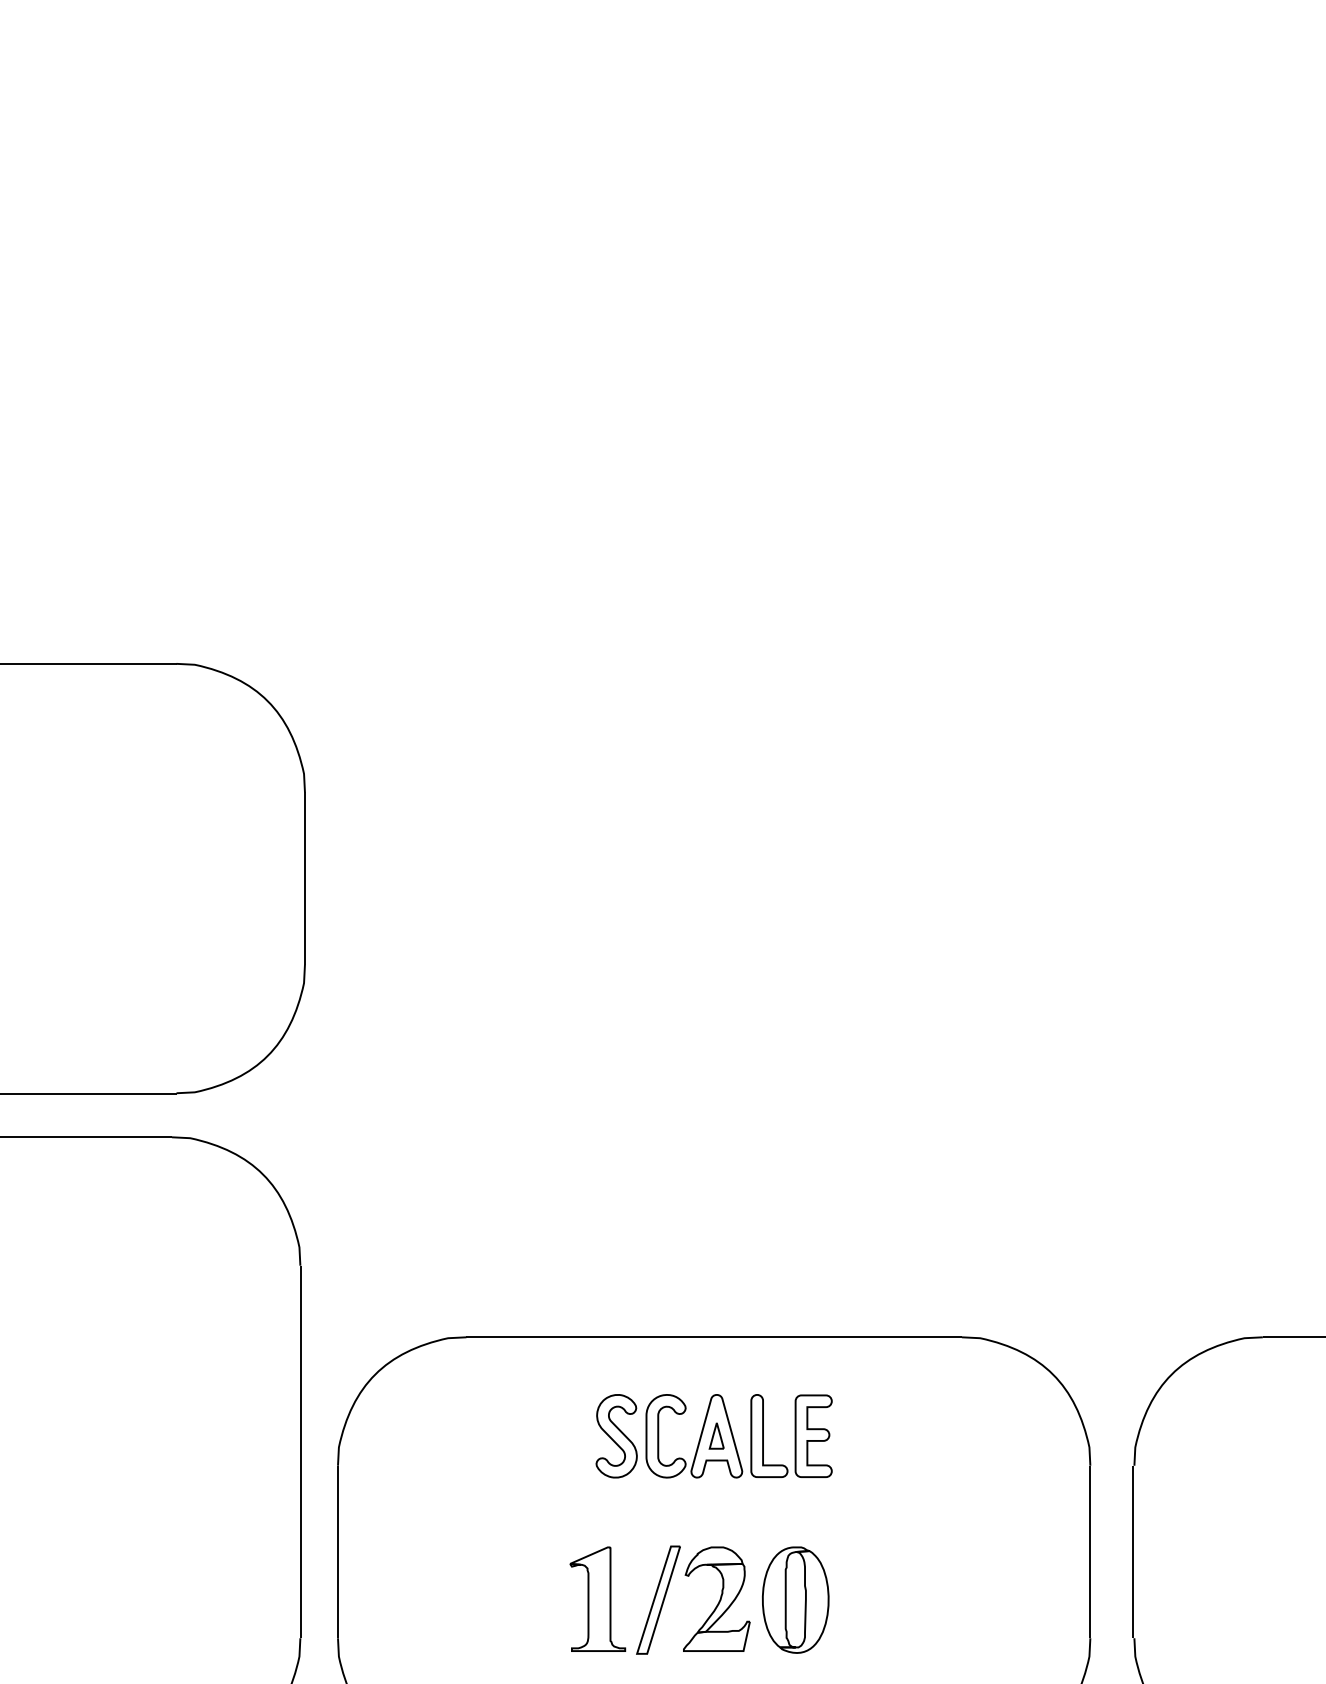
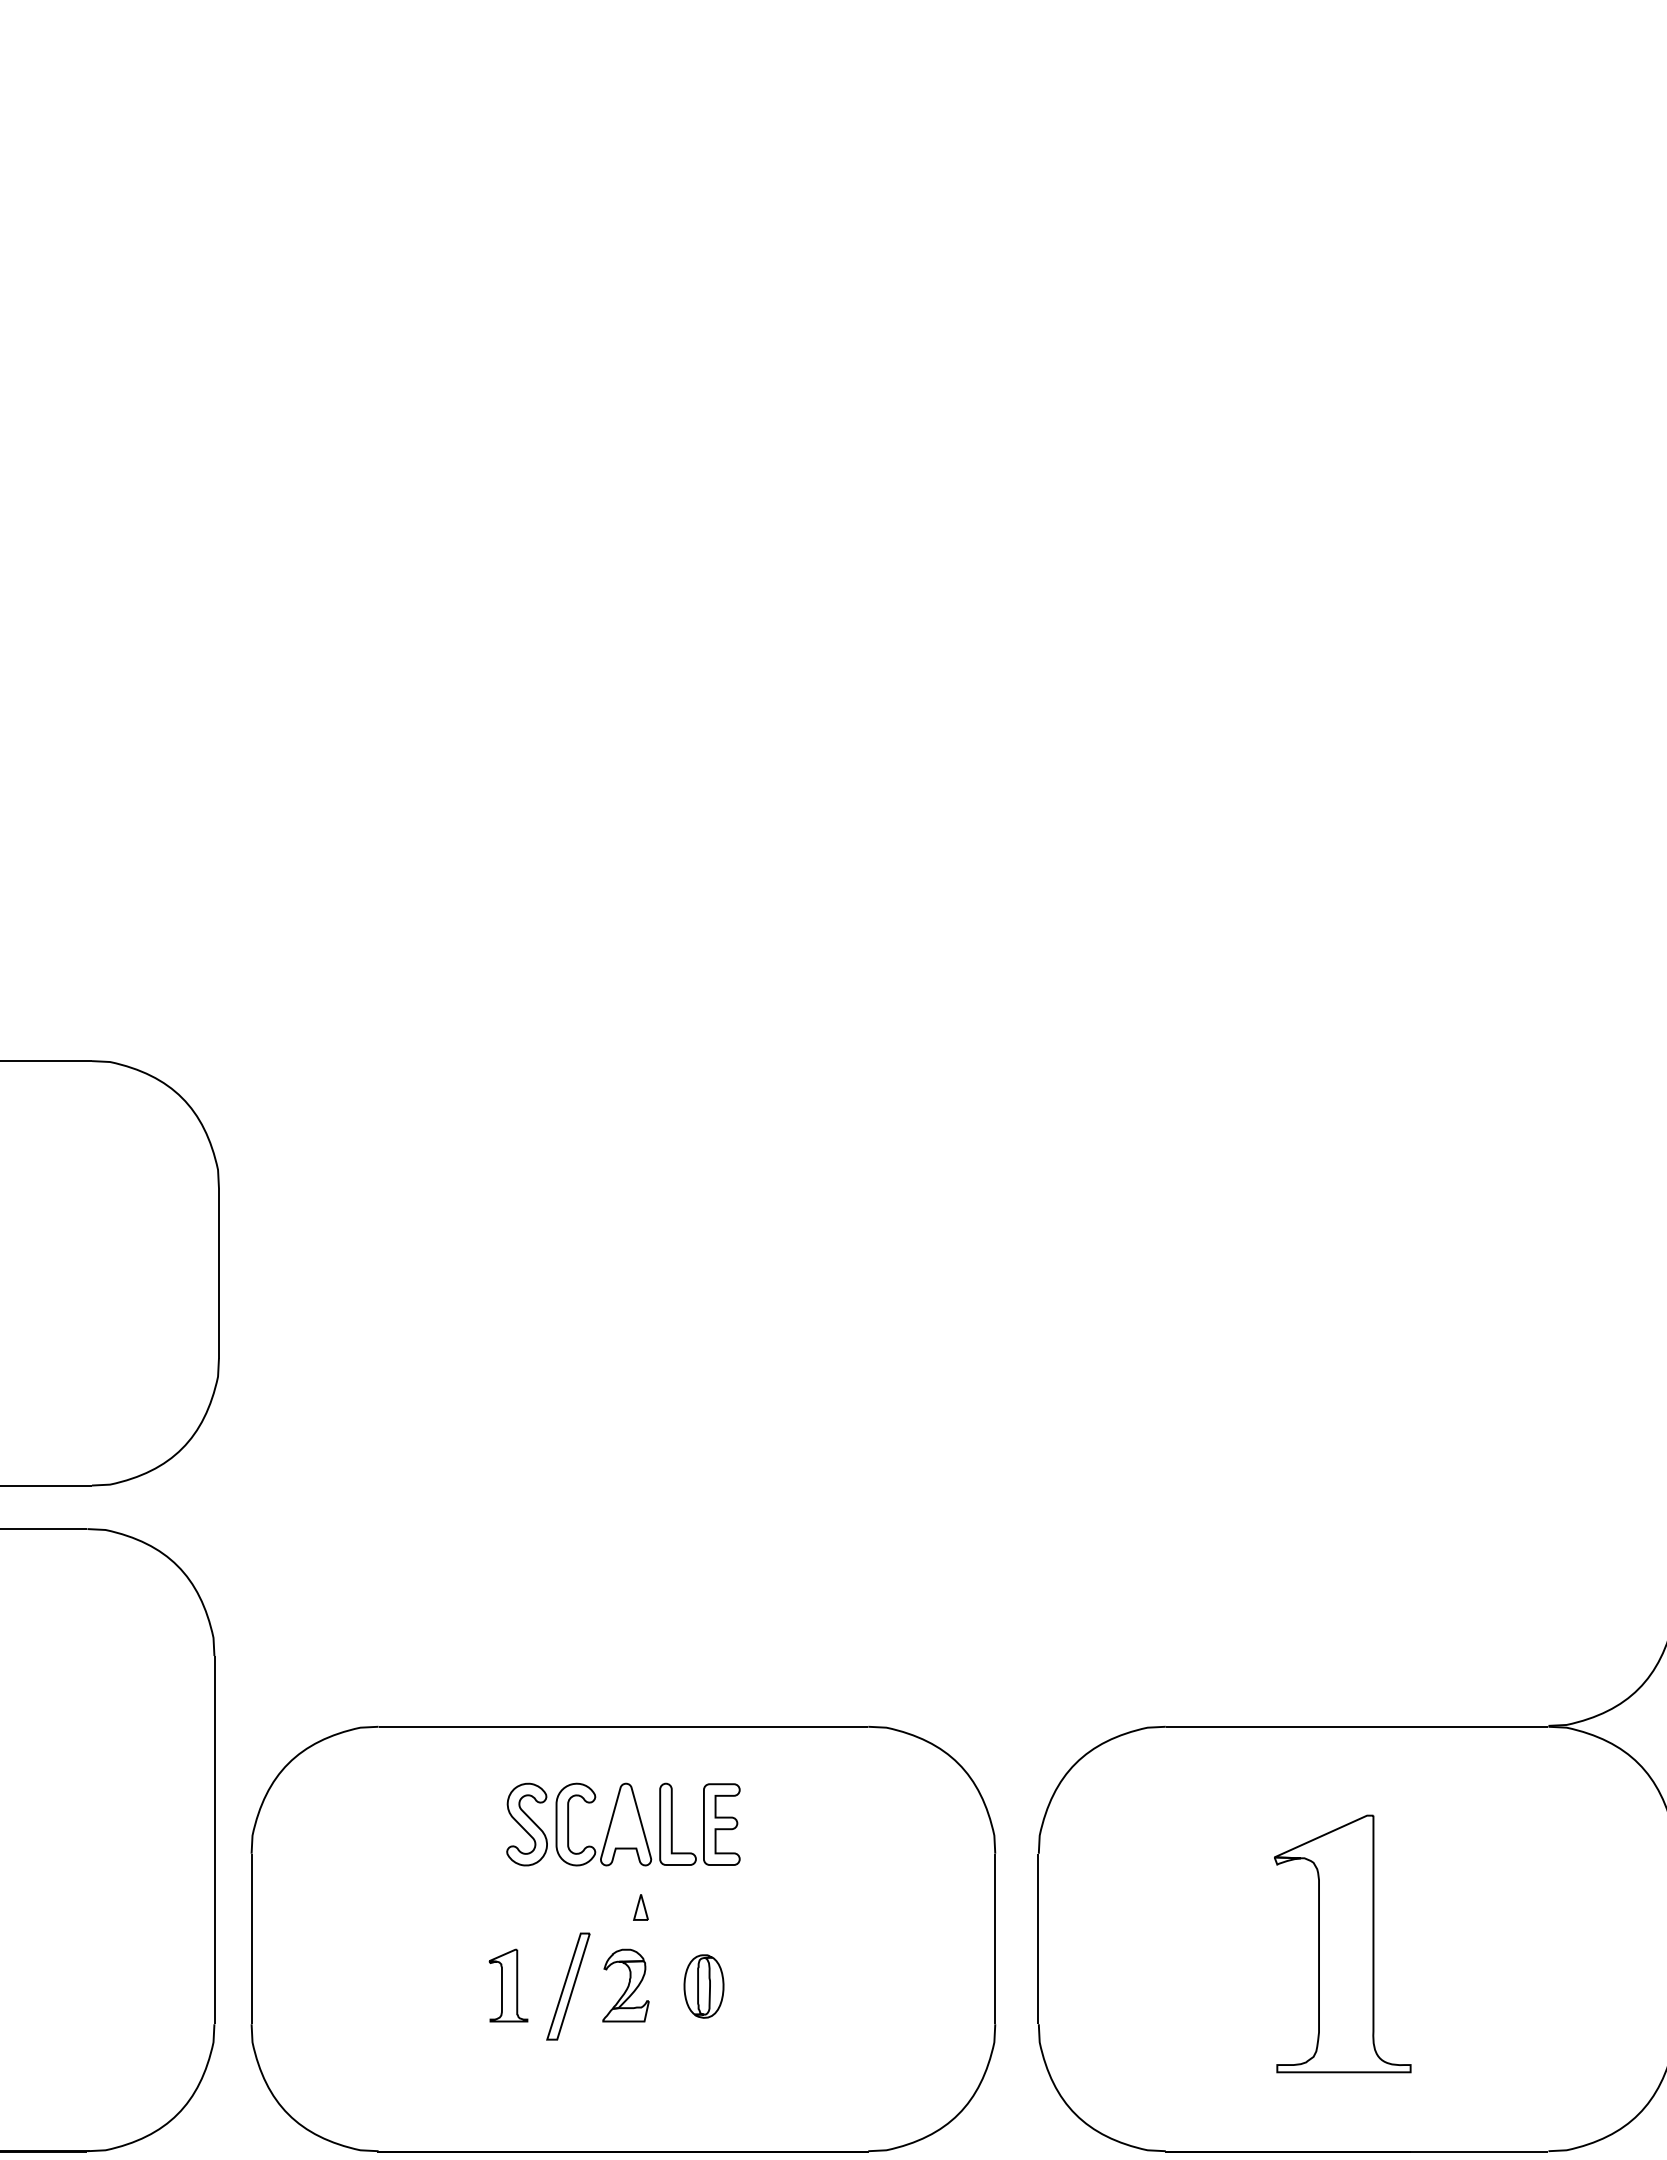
part: (716, 1436) -> (640, 1907), moved
part: (597, 1599) -> (508, 1985), size x0.7
part: (716, 1599) -> (625, 1985), size x0.7
part: (795, 1600) -> (703, 1986), size x0.6

